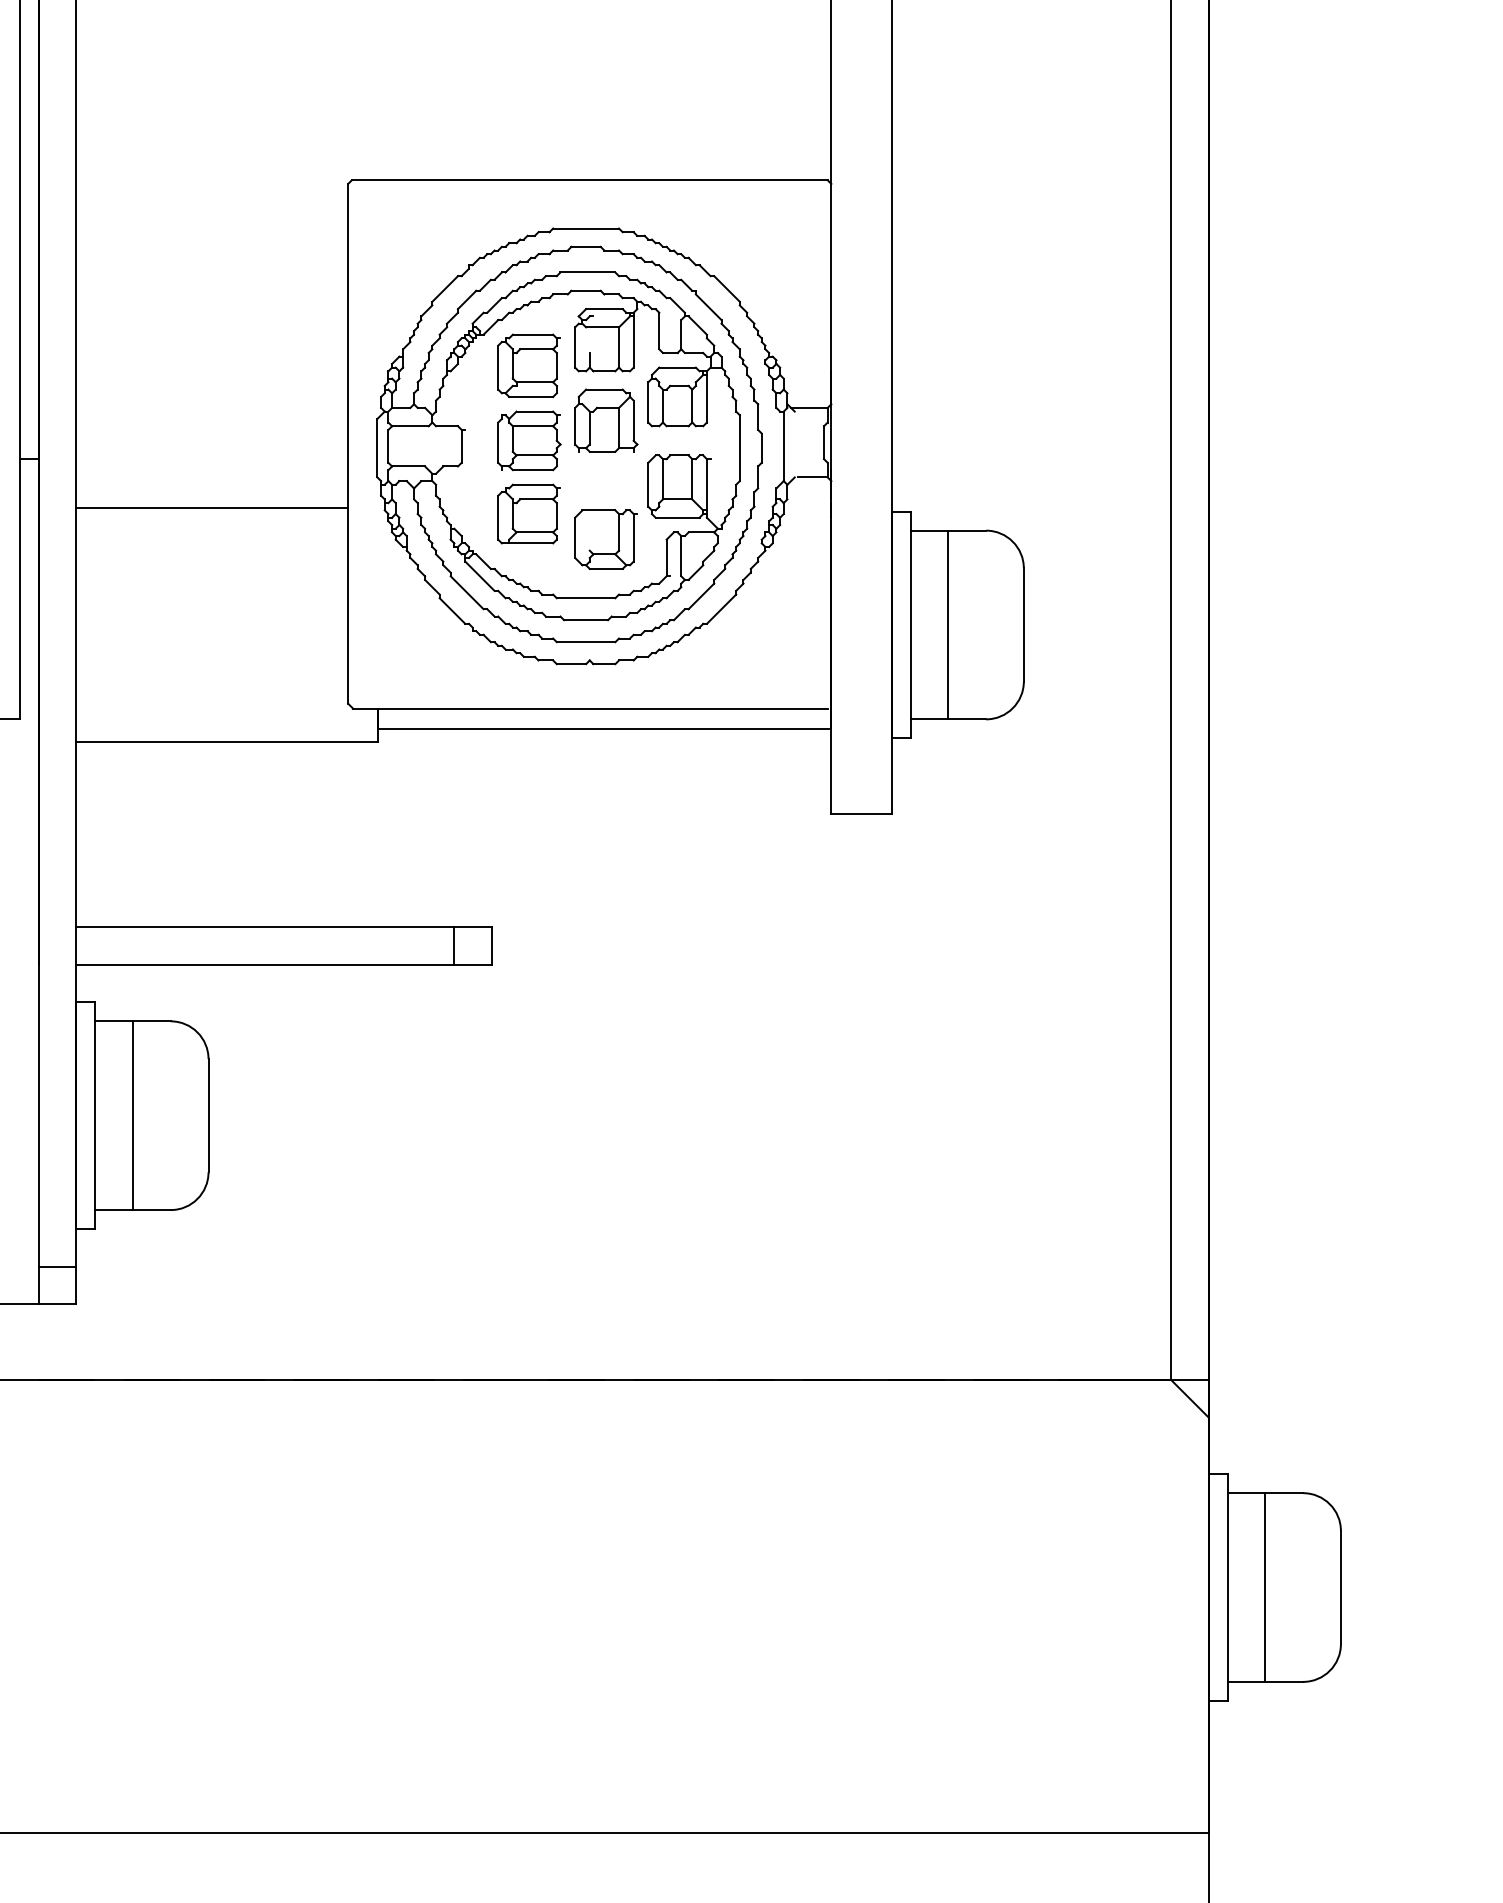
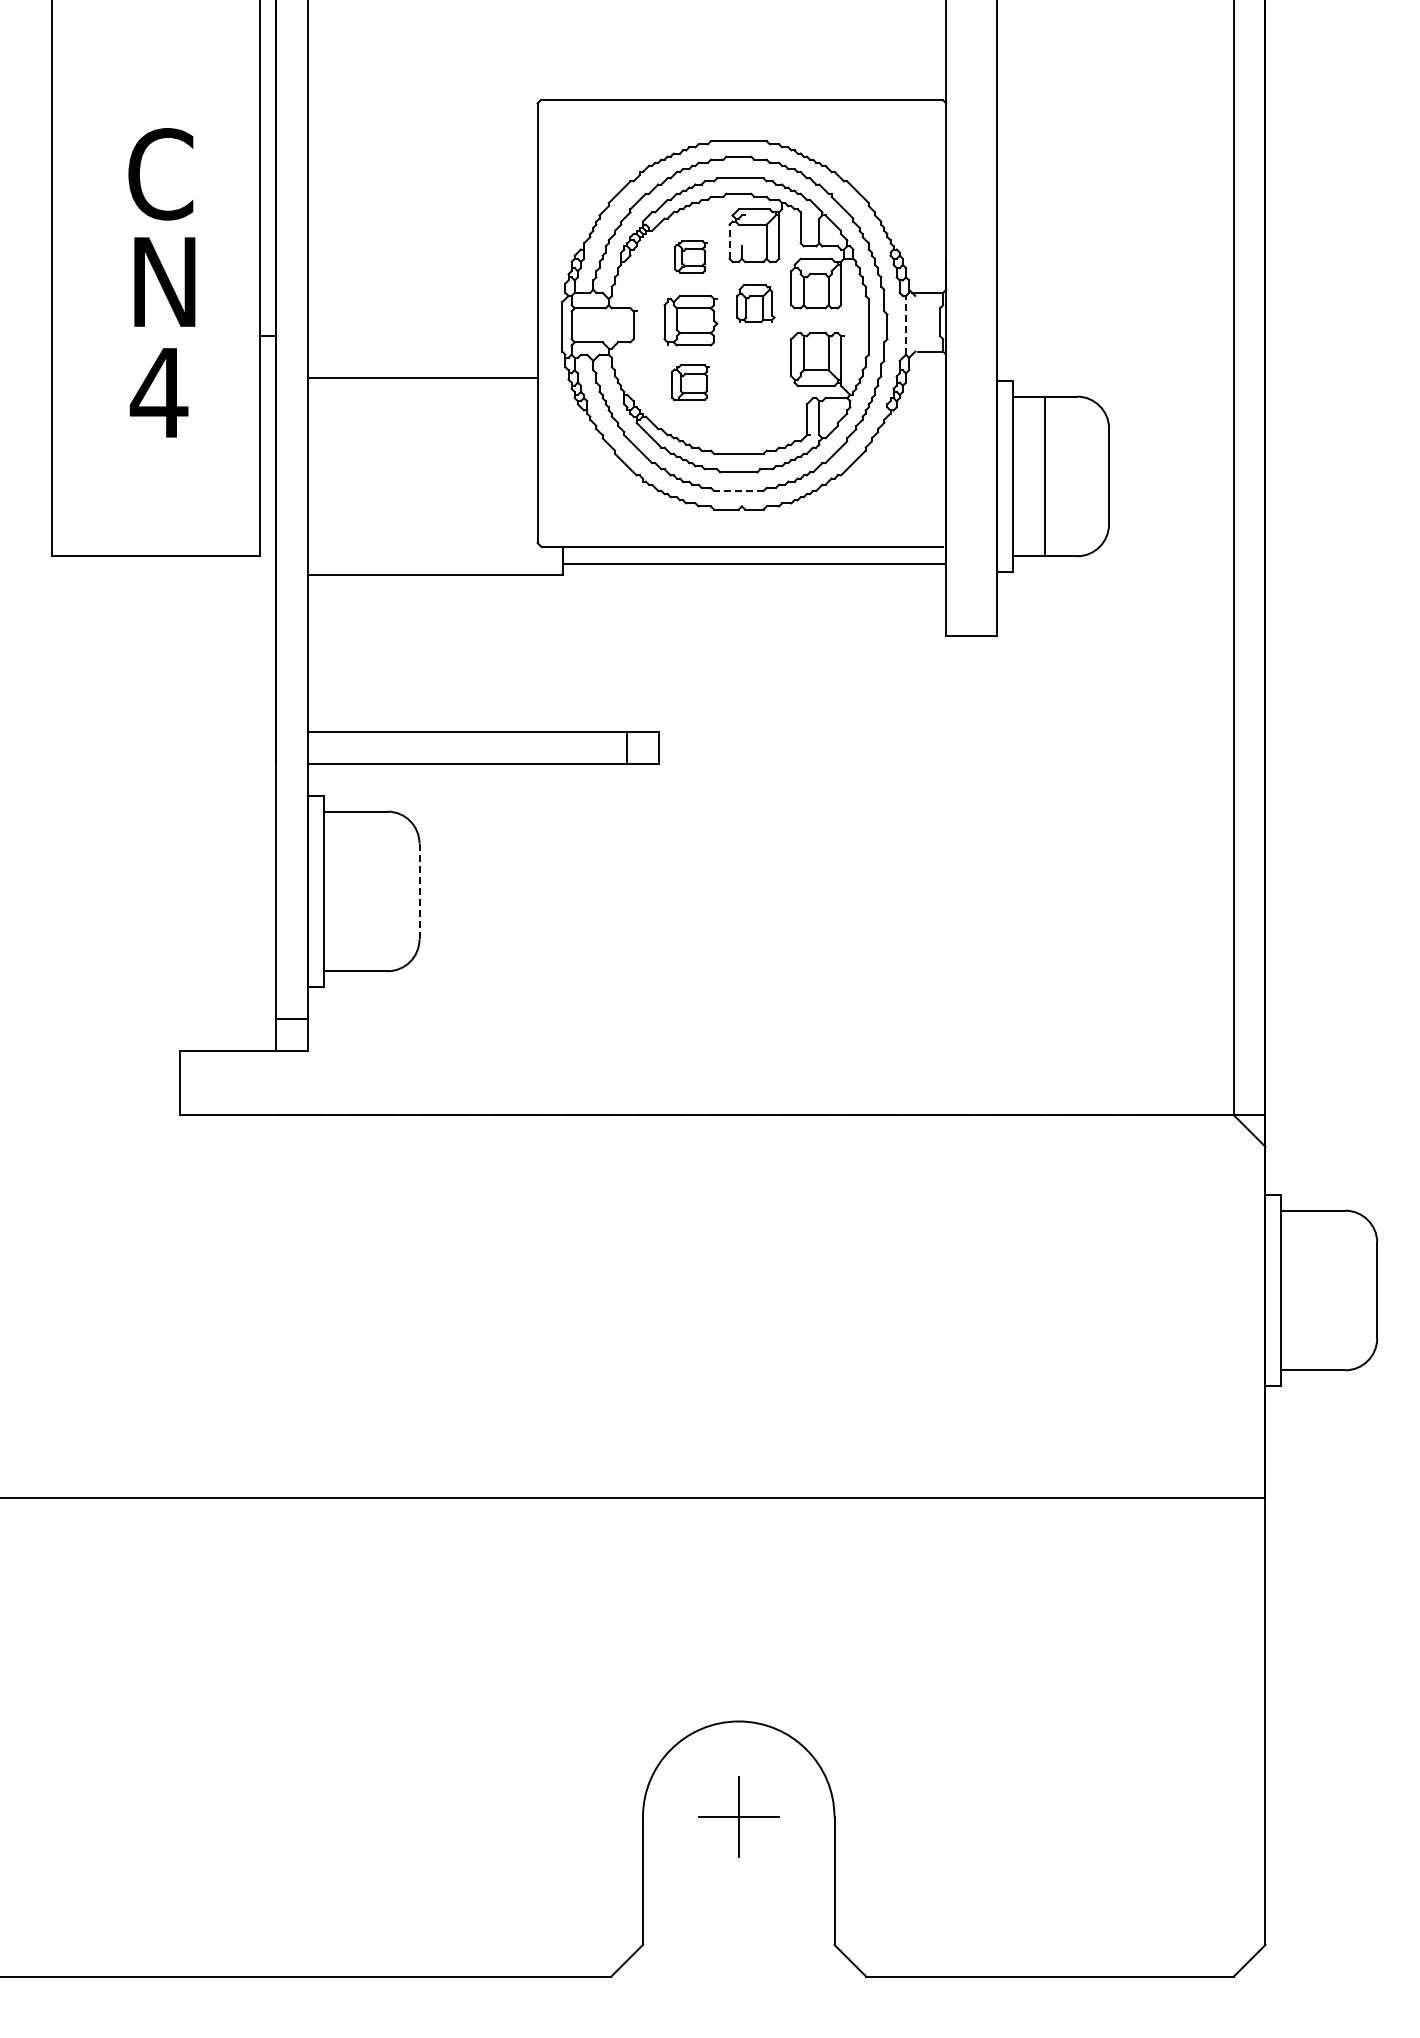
line: (575, 347) -> (729, 241), solid -> dashed
part: (528, 364) -> (690, 256), size x0.6
part: (605, 420) -> (755, 303), size x0.7
line: (783, 445) -> (905, 324), solid -> dashed
part: (528, 513) -> (690, 382), size x0.7
part: (605, 539) -> (755, 404), removed
line: (585, 641) -> (738, 490), solid -> dashed
line: (132, 1115) -> (355, 891), removed
line: (208, 1115) -> (419, 891), solid -> dashed
line: (1265, 1587) -> (1313, 1290), removed

